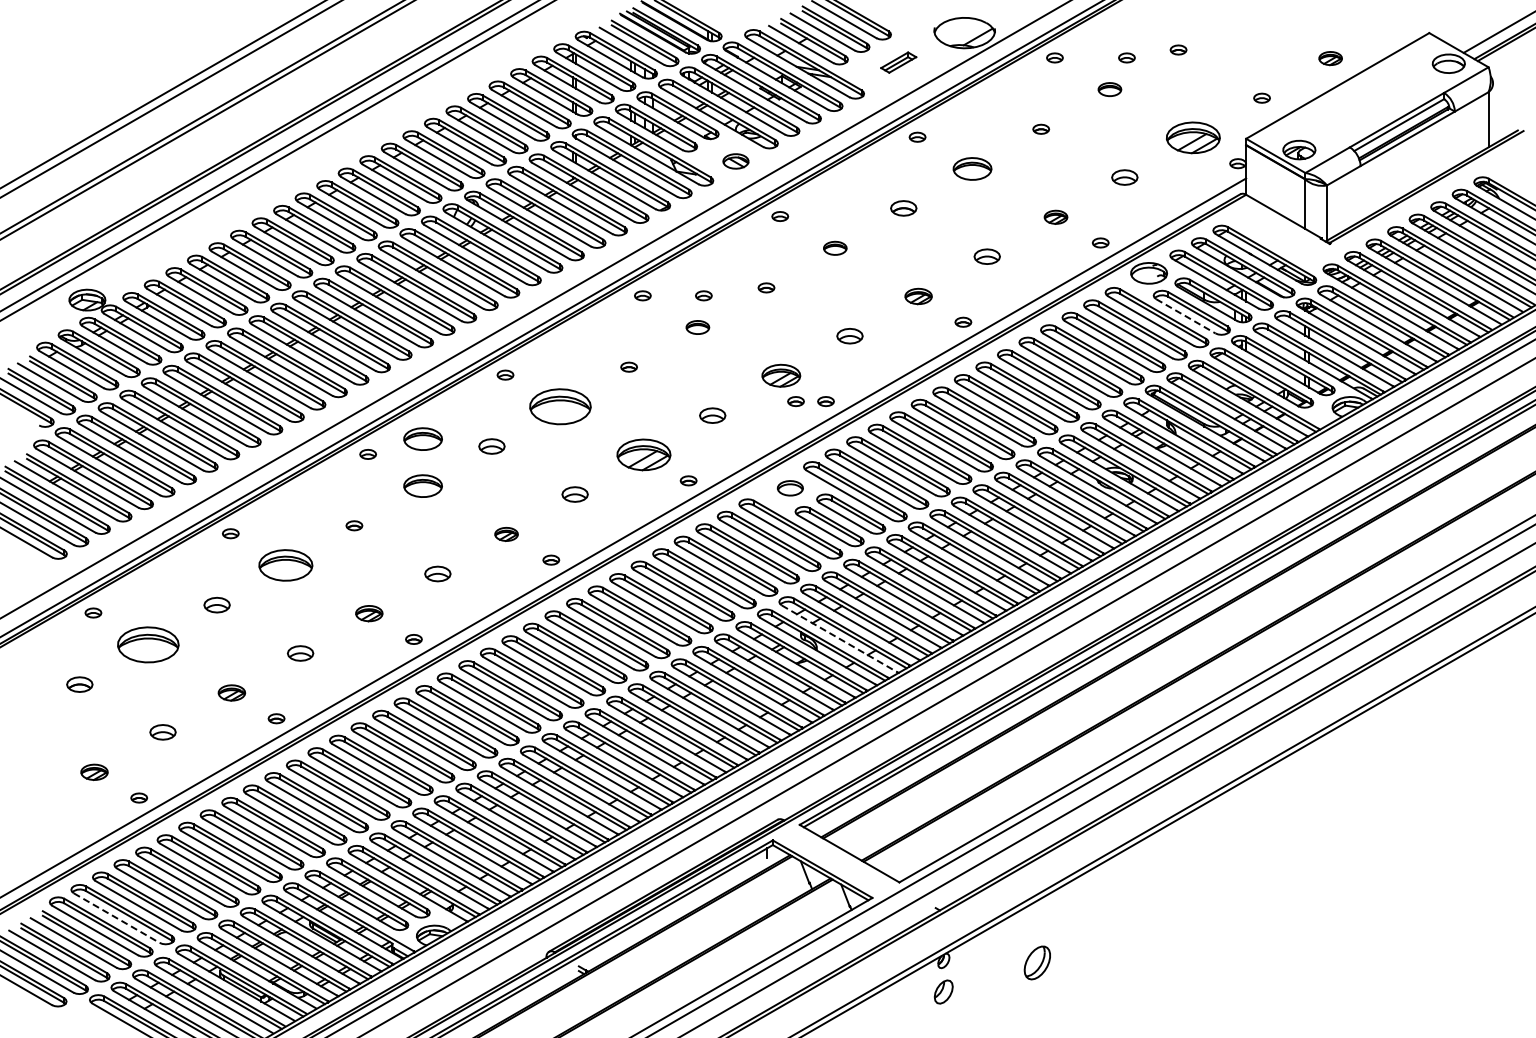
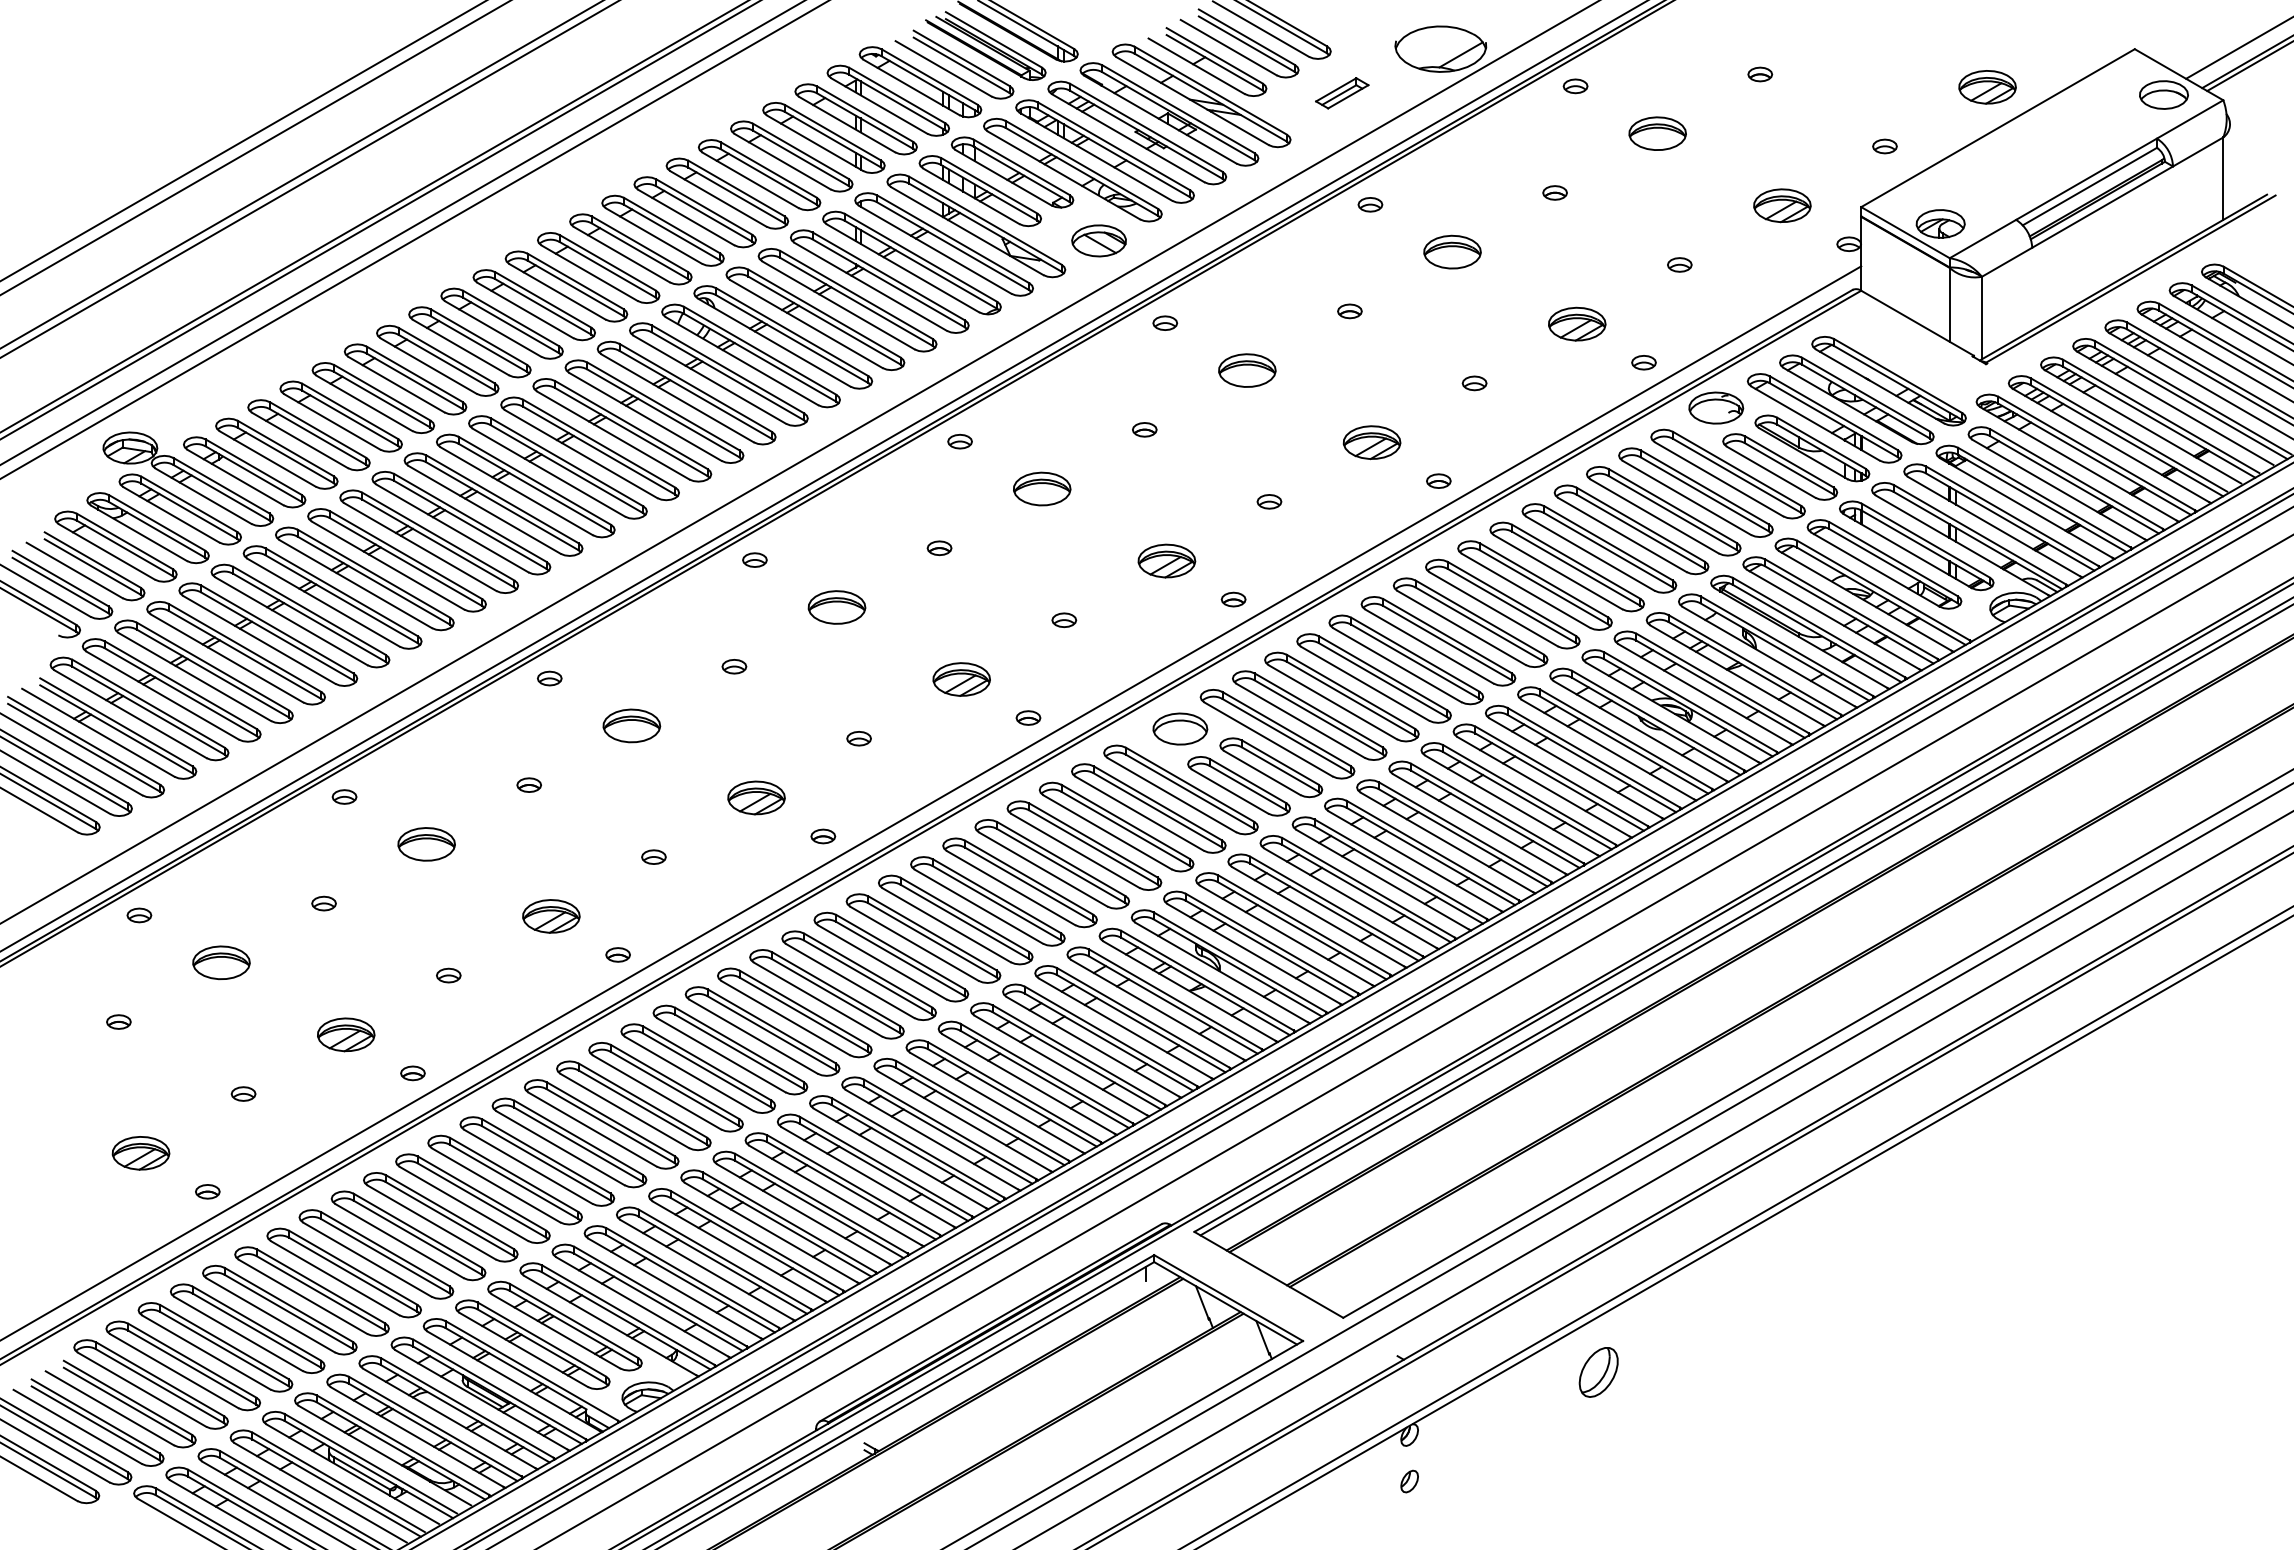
part: (1126, 57) -> (1682, 85), removed
part: (1330, 58) -> (1987, 87), size x1.67
part: (1109, 89) -> (1657, 133), size x1.67
part: (1193, 137) -> (1782, 205), size x0.71
part: (735, 161) -> (1098, 241), size x1.43
part: (1124, 177) -> (1679, 264), size x0.62
part: (903, 208) -> (1349, 311), size x0.62
part: (1055, 217) -> (1576, 324), size x1.67
part: (835, 248) -> (1247, 370), size x1.67
part: (987, 256) -> (1474, 382), size x0.62
part: (703, 295) -> (1050, 441), removed
part: (918, 296) -> (1371, 442), size x1.43
line: (1186, 316) -> (1772, 472), dashed -> solid
part: (697, 327) -> (1041, 488), size x1.67
part: (849, 335) -> (1268, 500), size x0.62
part: (795, 401) -> (1188, 599), removed
part: (560, 406) -> (837, 606), size x0.62
part: (712, 414) -> (1064, 618), size x0.62
part: (422, 438) -> (630, 654), removed
part: (491, 446) -> (733, 666), size x0.62
part: (643, 455) -> (961, 680), size x0.71
part: (790, 488) -> (1180, 729), size x1.43
part: (575, 494) -> (859, 738), size x0.62
part: (506, 534) -> (756, 798), size x1.67
part: (285, 565) -> (426, 844), size x0.71
part: (437, 573) -> (653, 856), size x0.62
part: (216, 604) -> (323, 902), size x0.62
part: (369, 613) -> (551, 916), size x1.43
line: (839, 638) -> (1253, 953), dashed -> solid
part: (148, 644) -> (221, 962), size x0.62
part: (300, 652) -> (448, 974), size x0.62
part: (79, 683) -> (118, 1020), size x0.62
part: (231, 692) -> (345, 1034), size x1.43
part: (163, 732) -> (244, 1093), size x0.62
part: (94, 772) -> (140, 1153), size x1.43
line: (116, 918) -> (173, 1371), dashed -> solid
part: (1036, 962) -> (1597, 1371), moved
part: (943, 991) -> (1409, 1480), size x0.62

